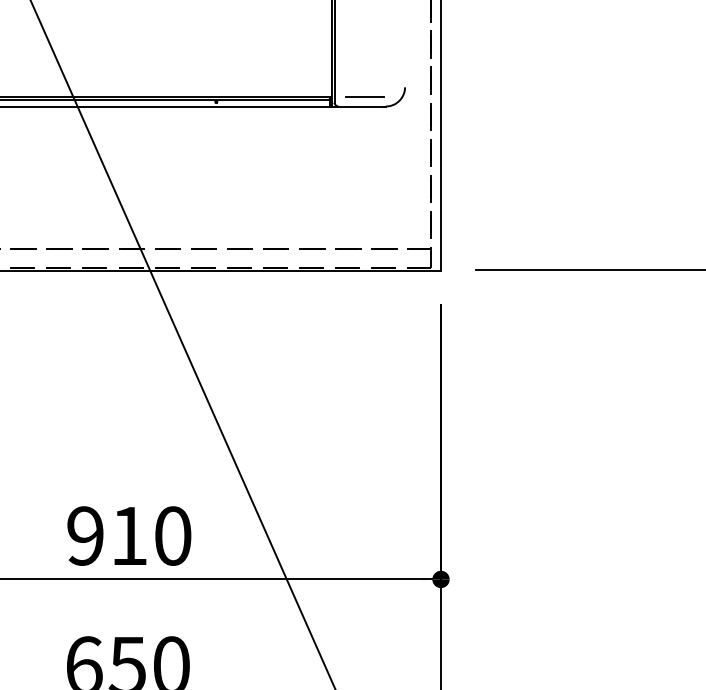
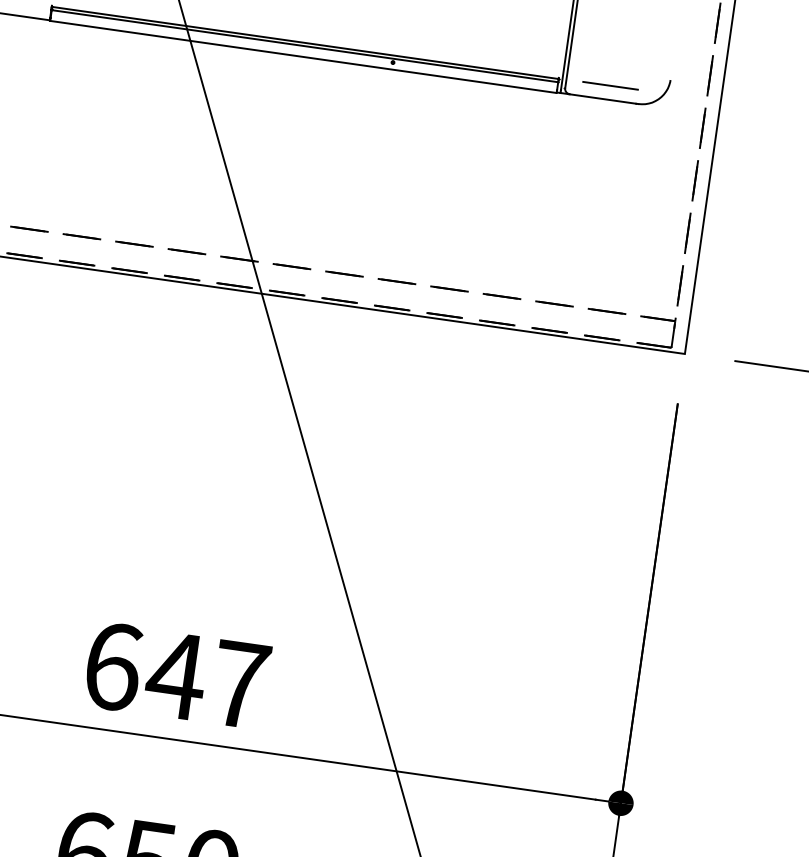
text: (129, 535) -> (176, 674), 910 -> 647

